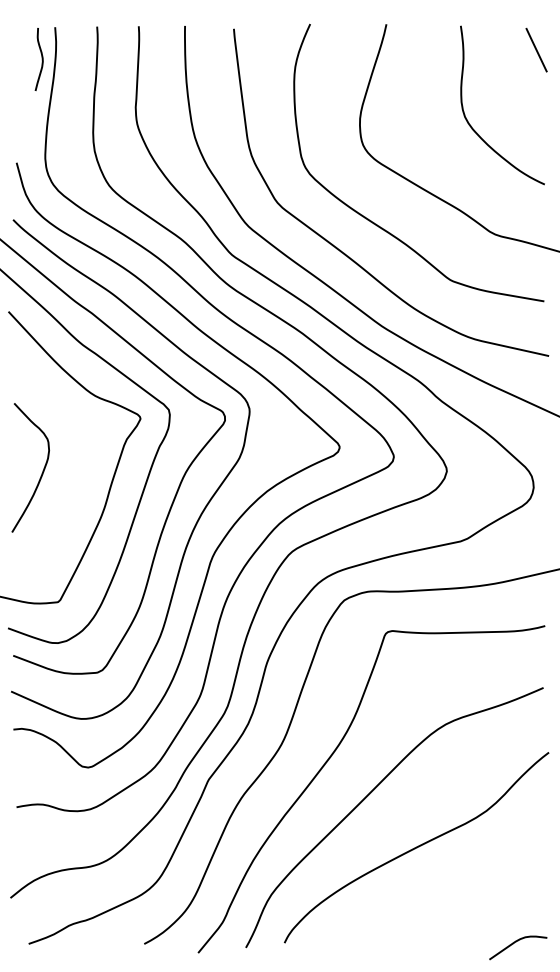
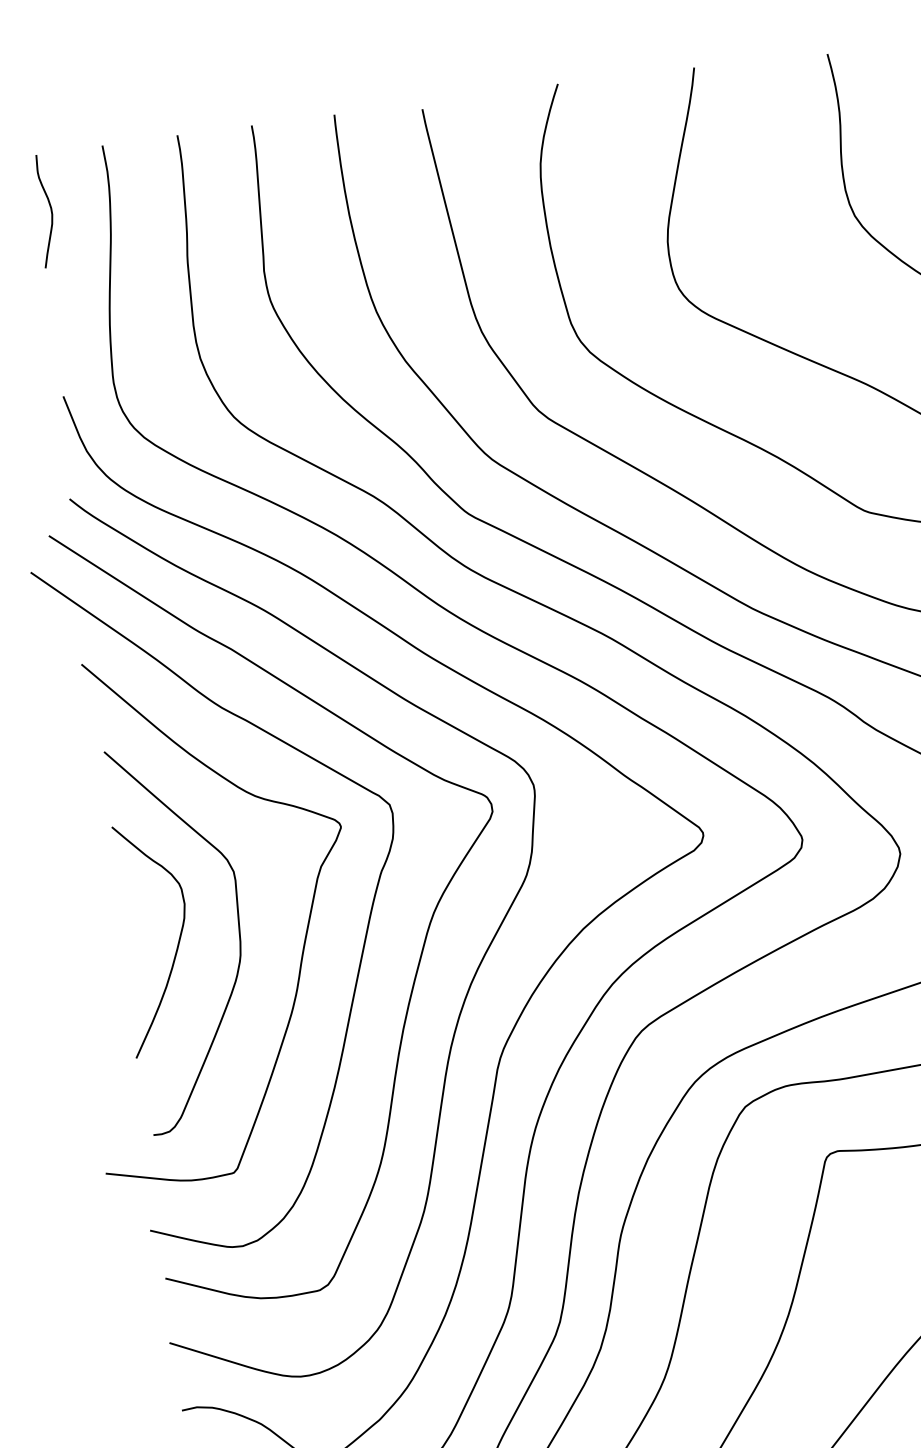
curve: (41, 59) -> (49, 210), moved
curve: (76, 468) -> (237, 929), added

